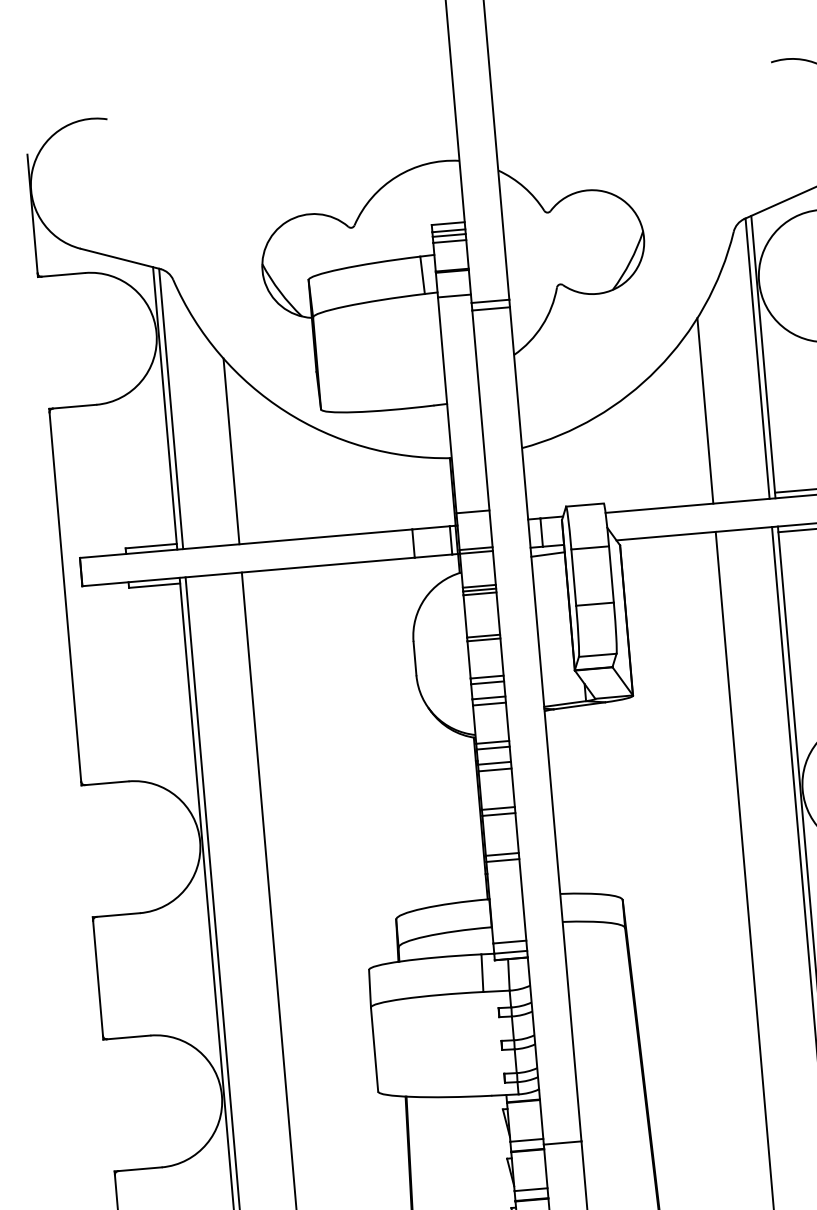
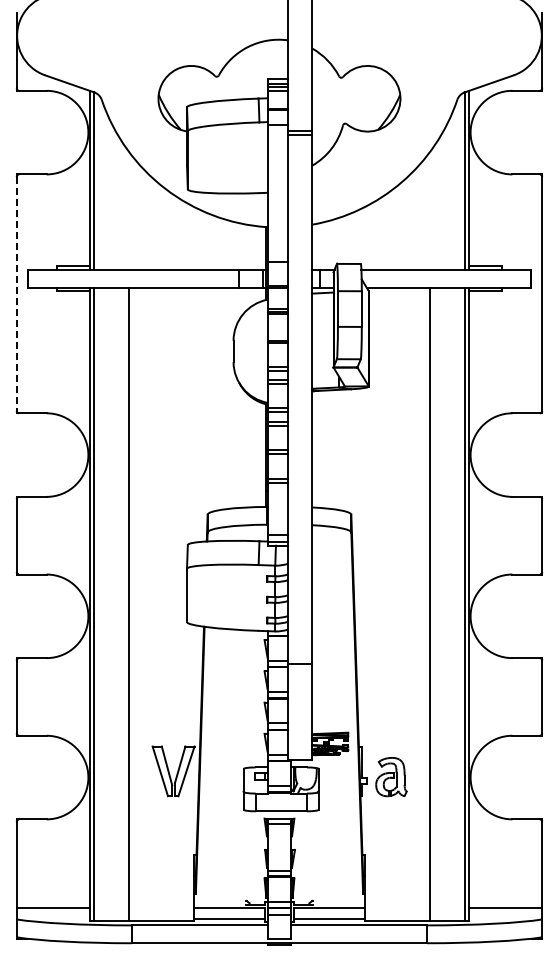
line: (704, 409) -> (429, 210), removed
line: (231, 450) -> (129, 210), removed
line: (65, 598) -> (16, 294), solid -> dashed

